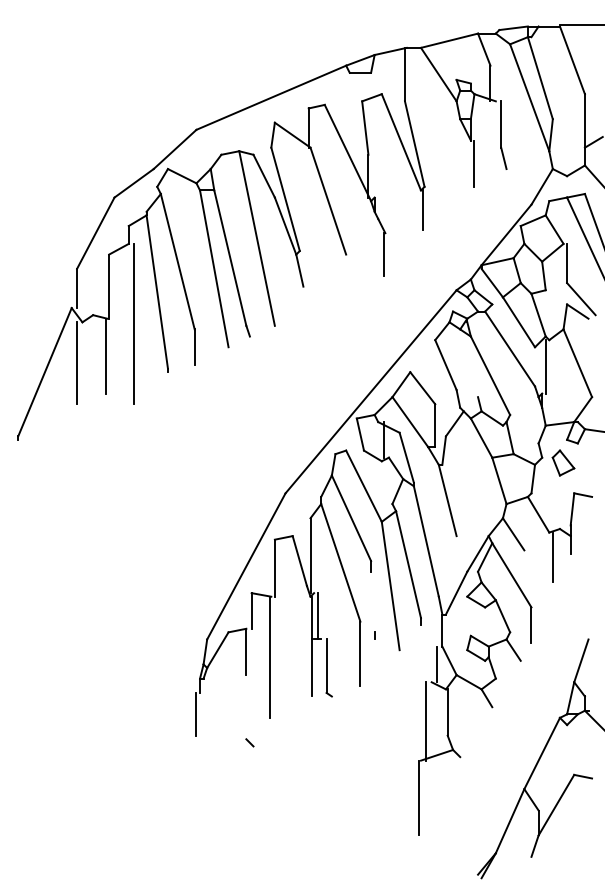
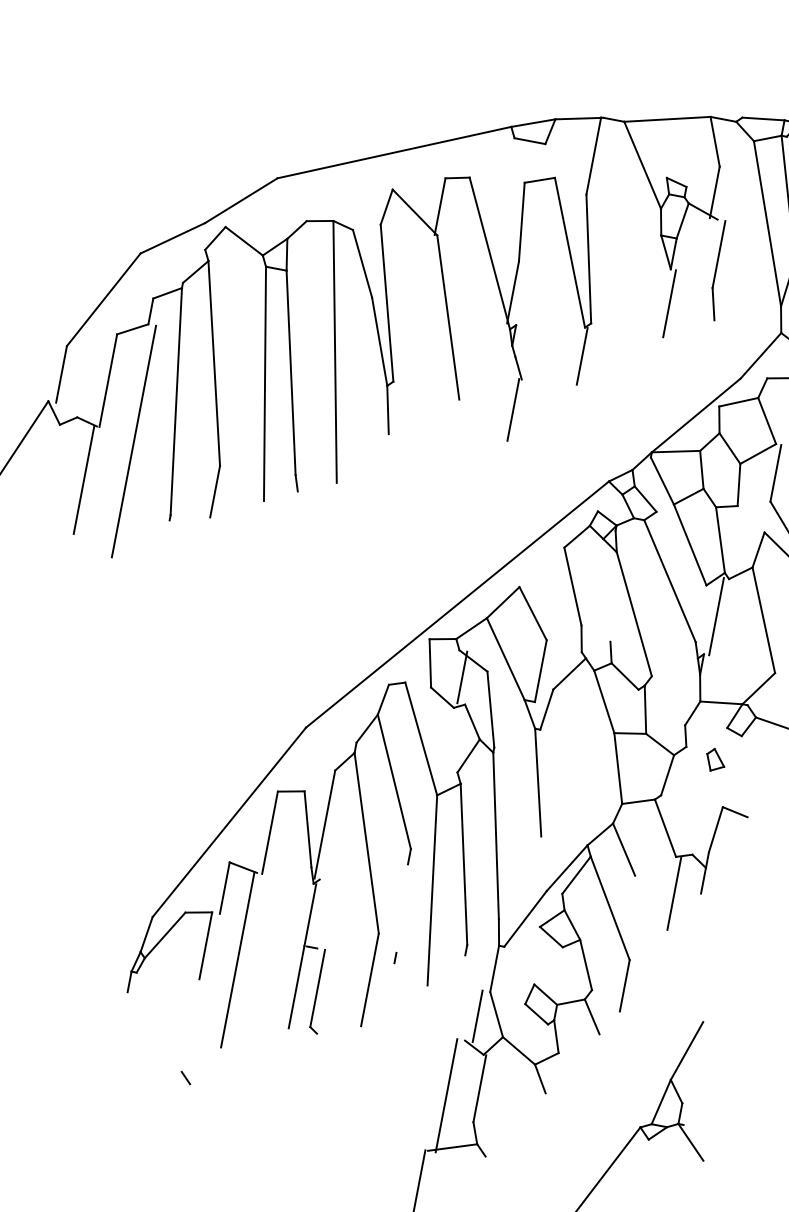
line: (77, 363) -> (41, 482), removed
part: (563, 462) -> (715, 759), size x0.6
line: (317, 616) -> (318, 914), removed
line: (196, 713) -> (116, 1020), removed

